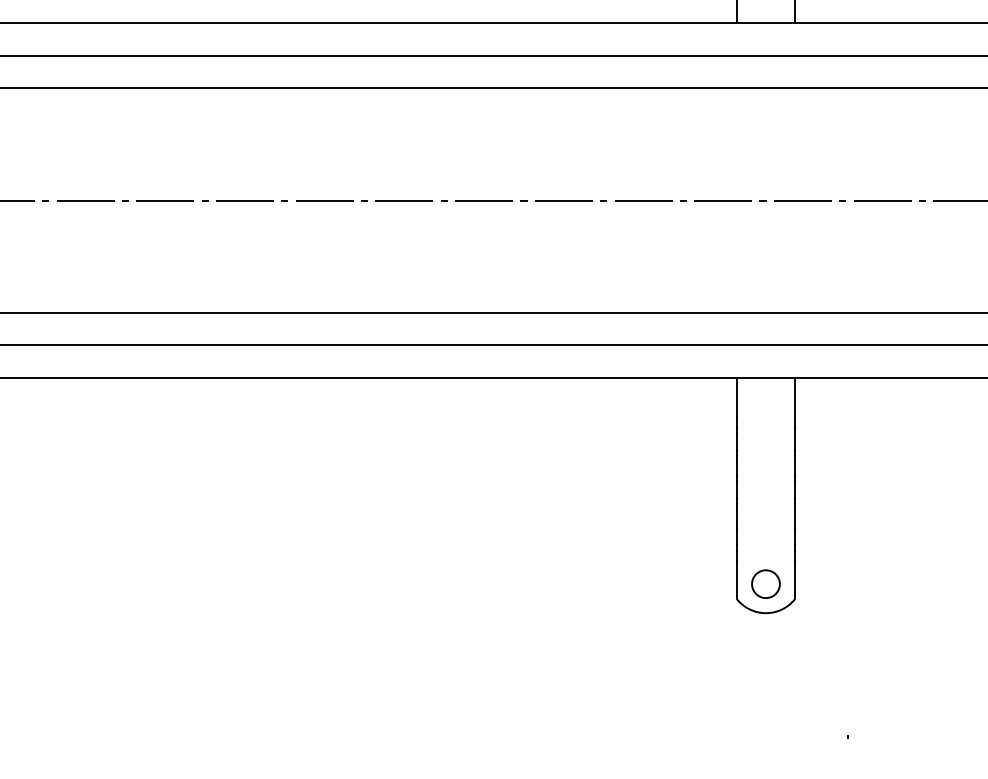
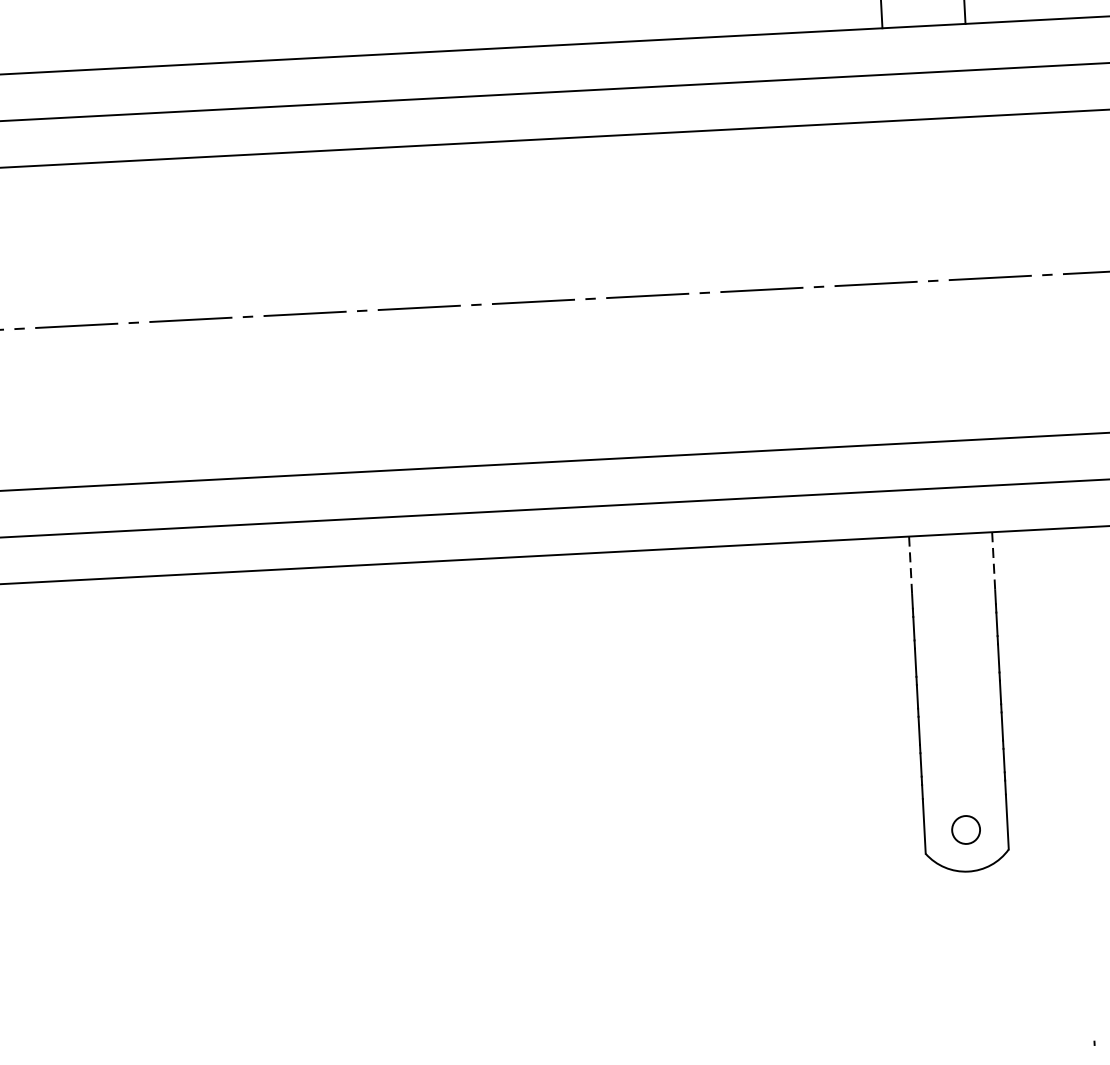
line: (736, 398) -> (909, 566), solid -> dashed
line: (794, 398) -> (993, 561), solid -> dashed
circle: (765, 583) -> (965, 829), size x0.7

